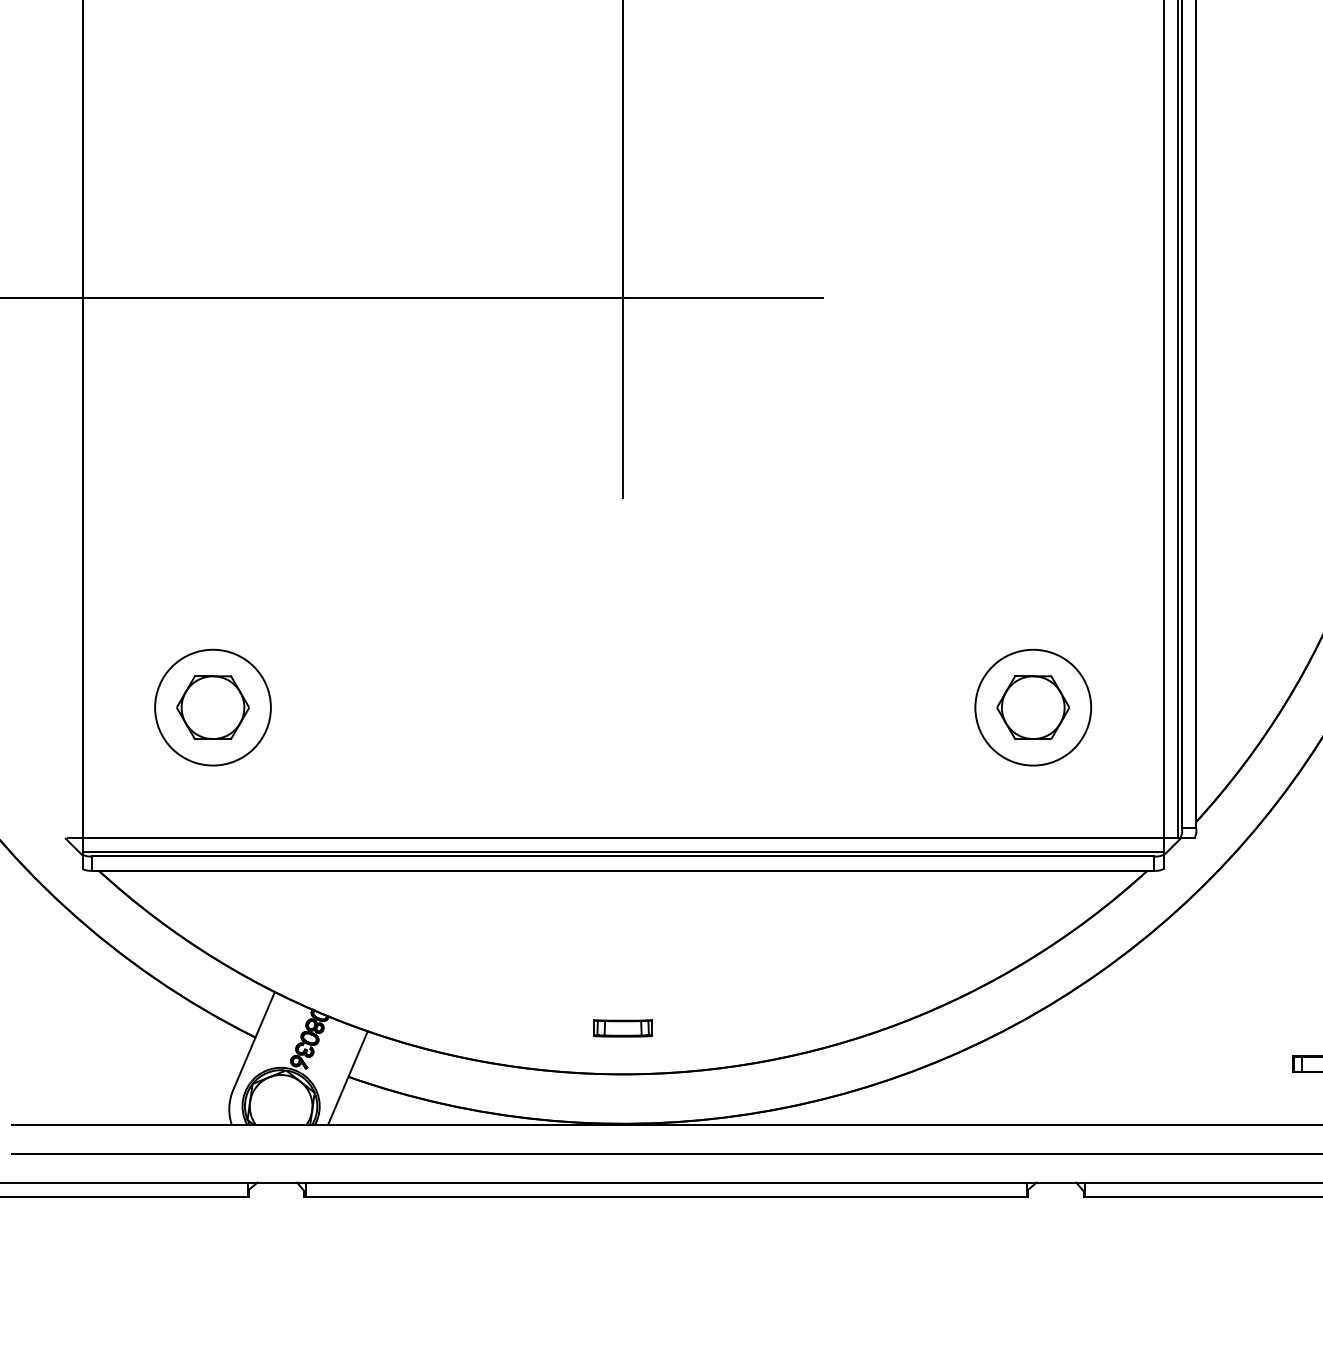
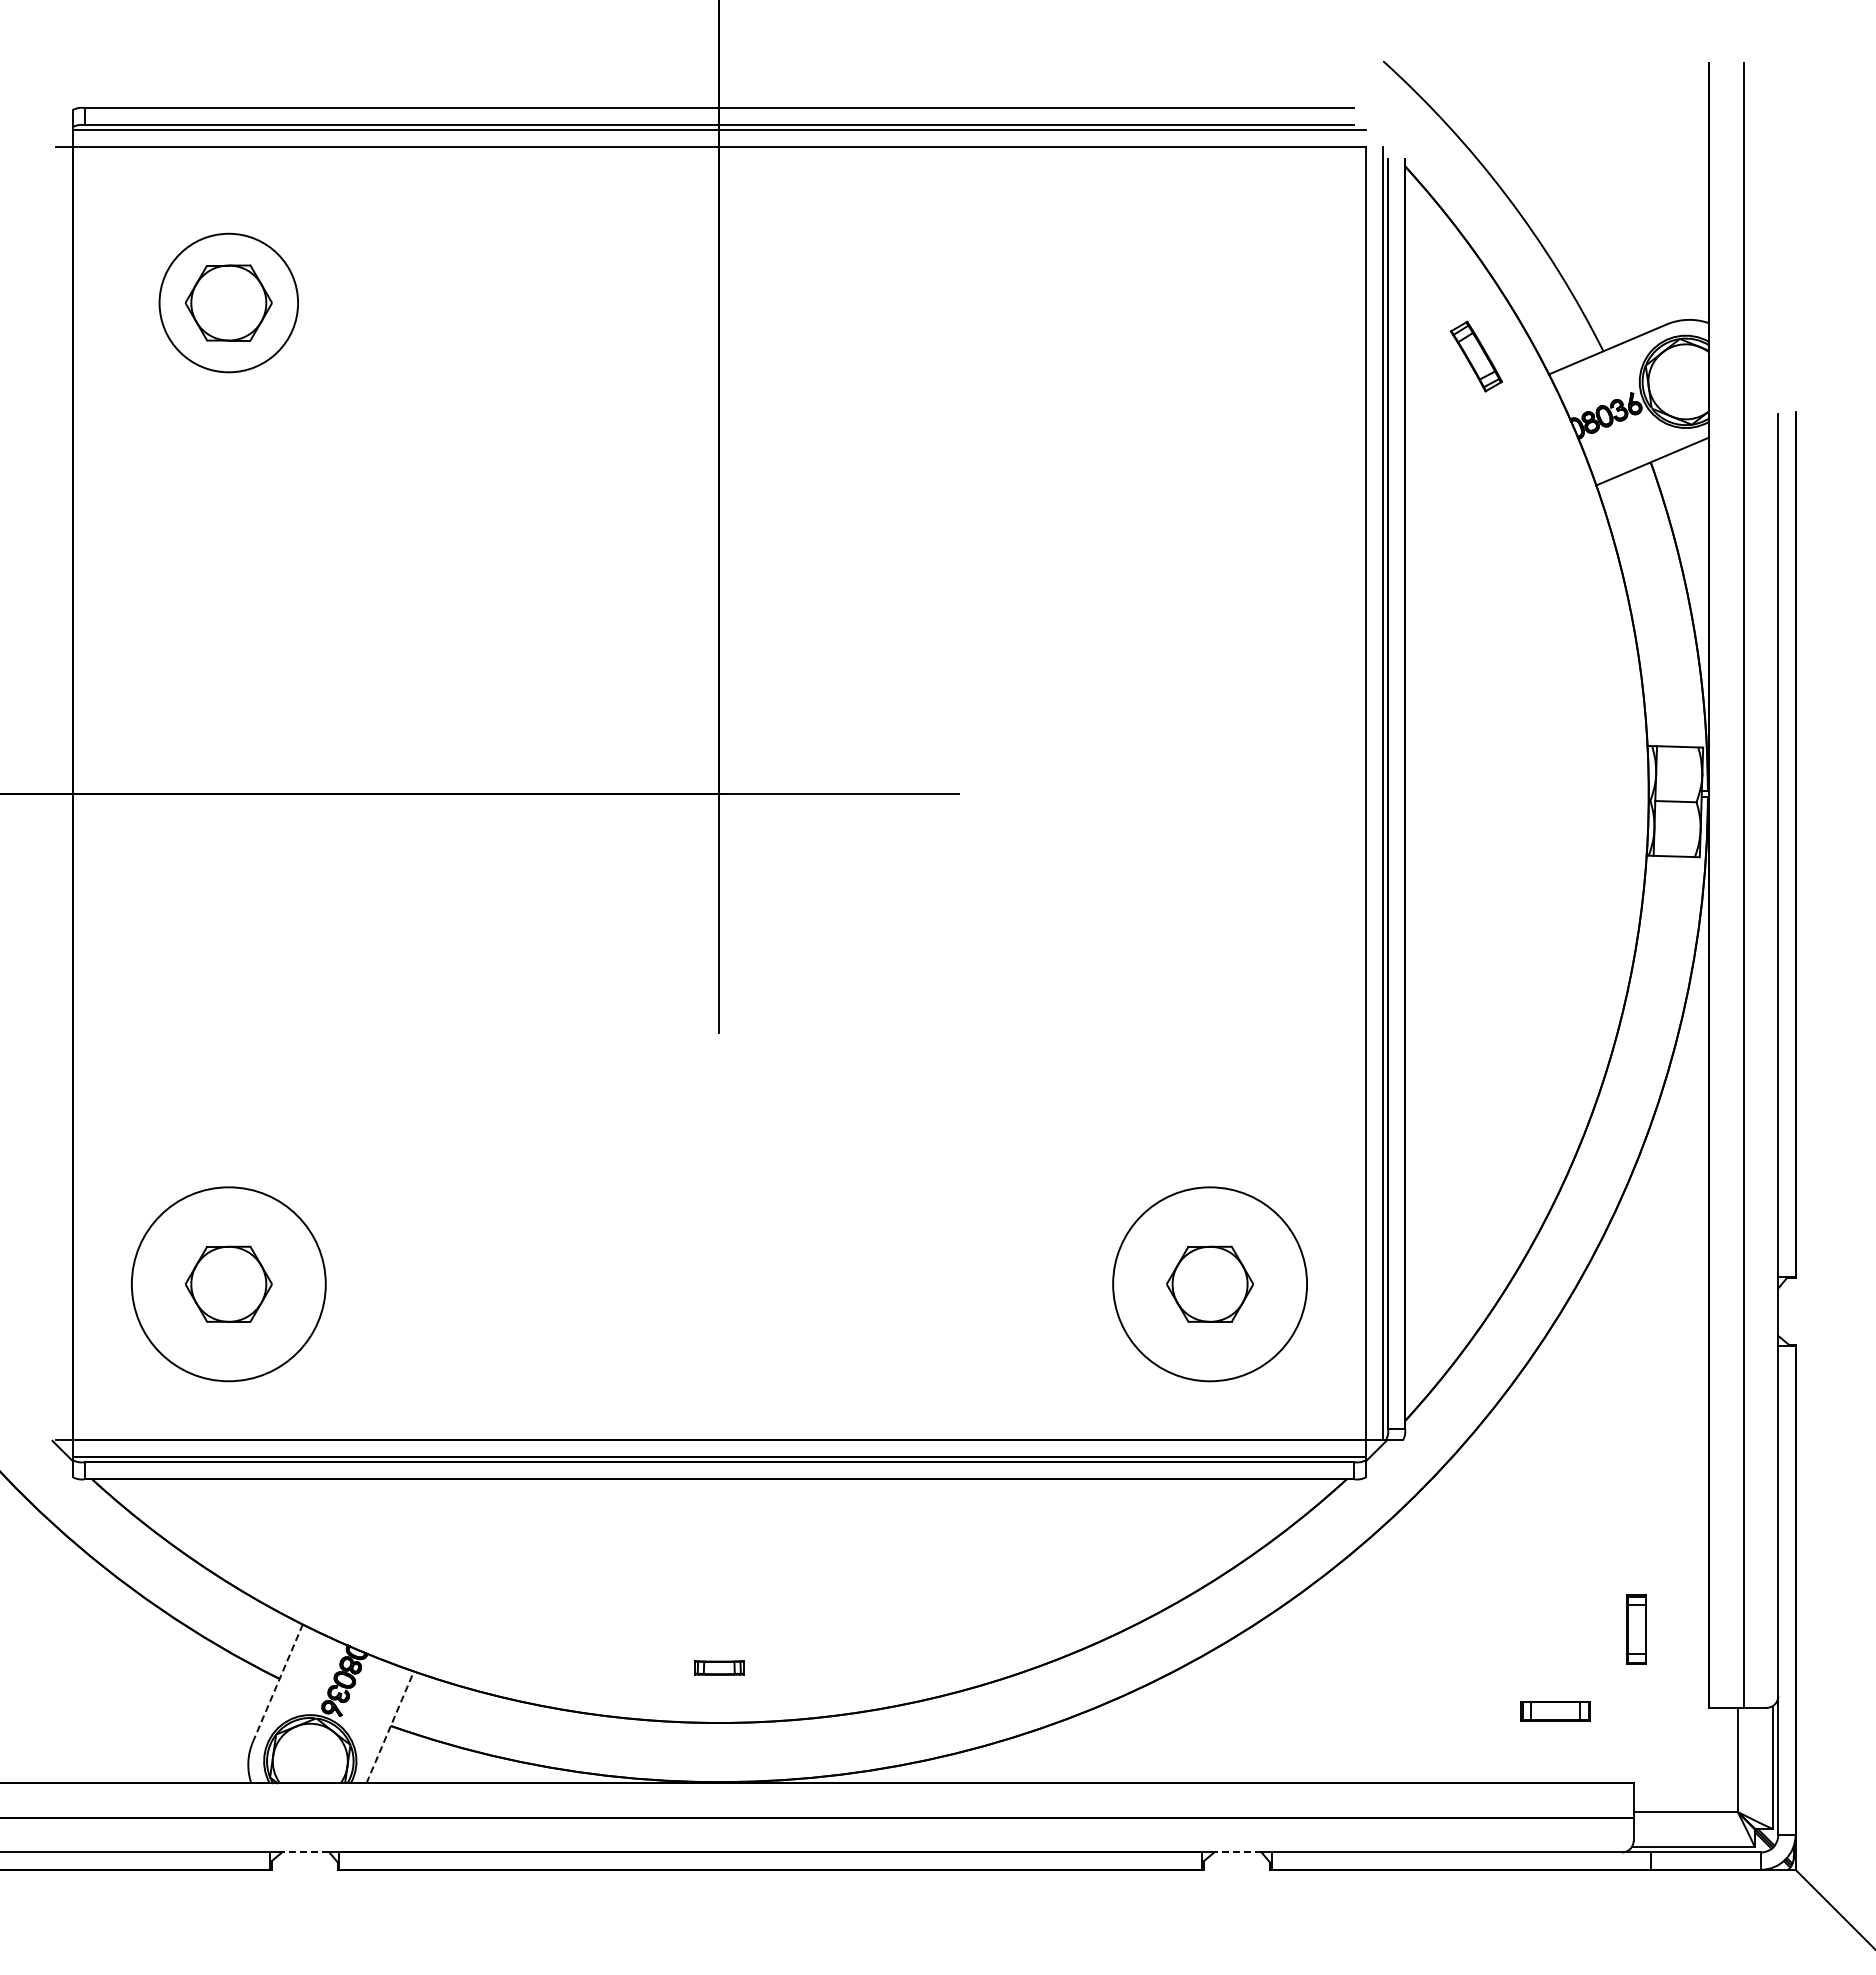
circle: (212, 707) -> (228, 1284), size x1.4
circle: (1032, 707) -> (1209, 1284), size x1.4
part: (622, 1027) -> (718, 1667), size x0.7
line: (253, 1041) -> (277, 1683), solid -> dashed
line: (348, 1078) -> (390, 1727), solid -> dashed
line: (277, 1182) -> (305, 1852), solid -> dashed
line: (1056, 1182) -> (1237, 1852), solid -> dashed

